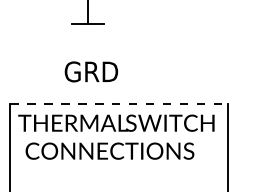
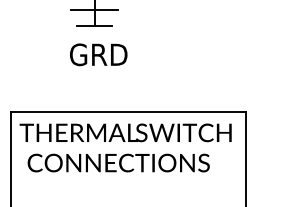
line: (87, 9) -> (94, 10), added
text: (90, 71) -> (97, 54), moved
line: (119, 103) -> (129, 111), dashed -> solid

